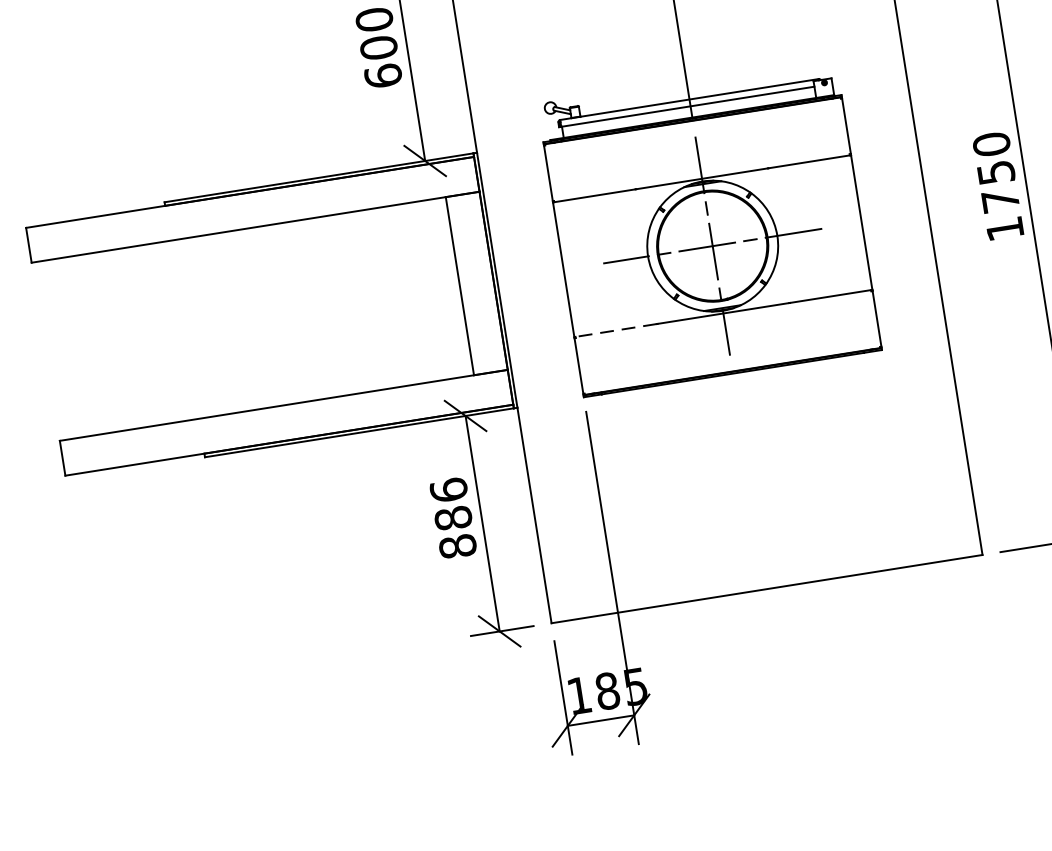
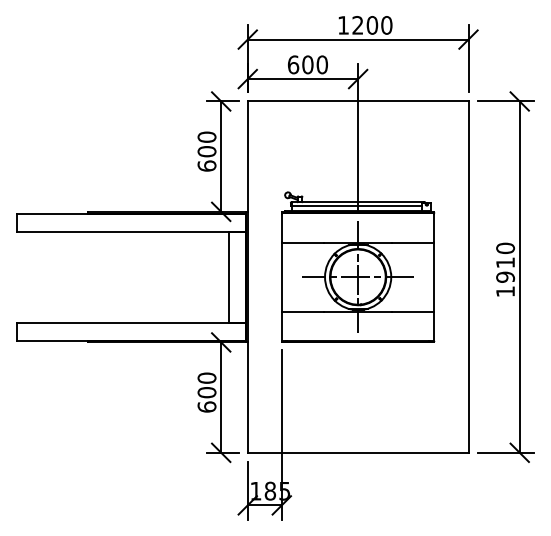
text: (998, 185) -> (505, 269), 1750 -> 1910
line: (614, 330) -> (302, 311), dashed -> solid
text: (452, 518) -> (206, 392), 886 -> 600

